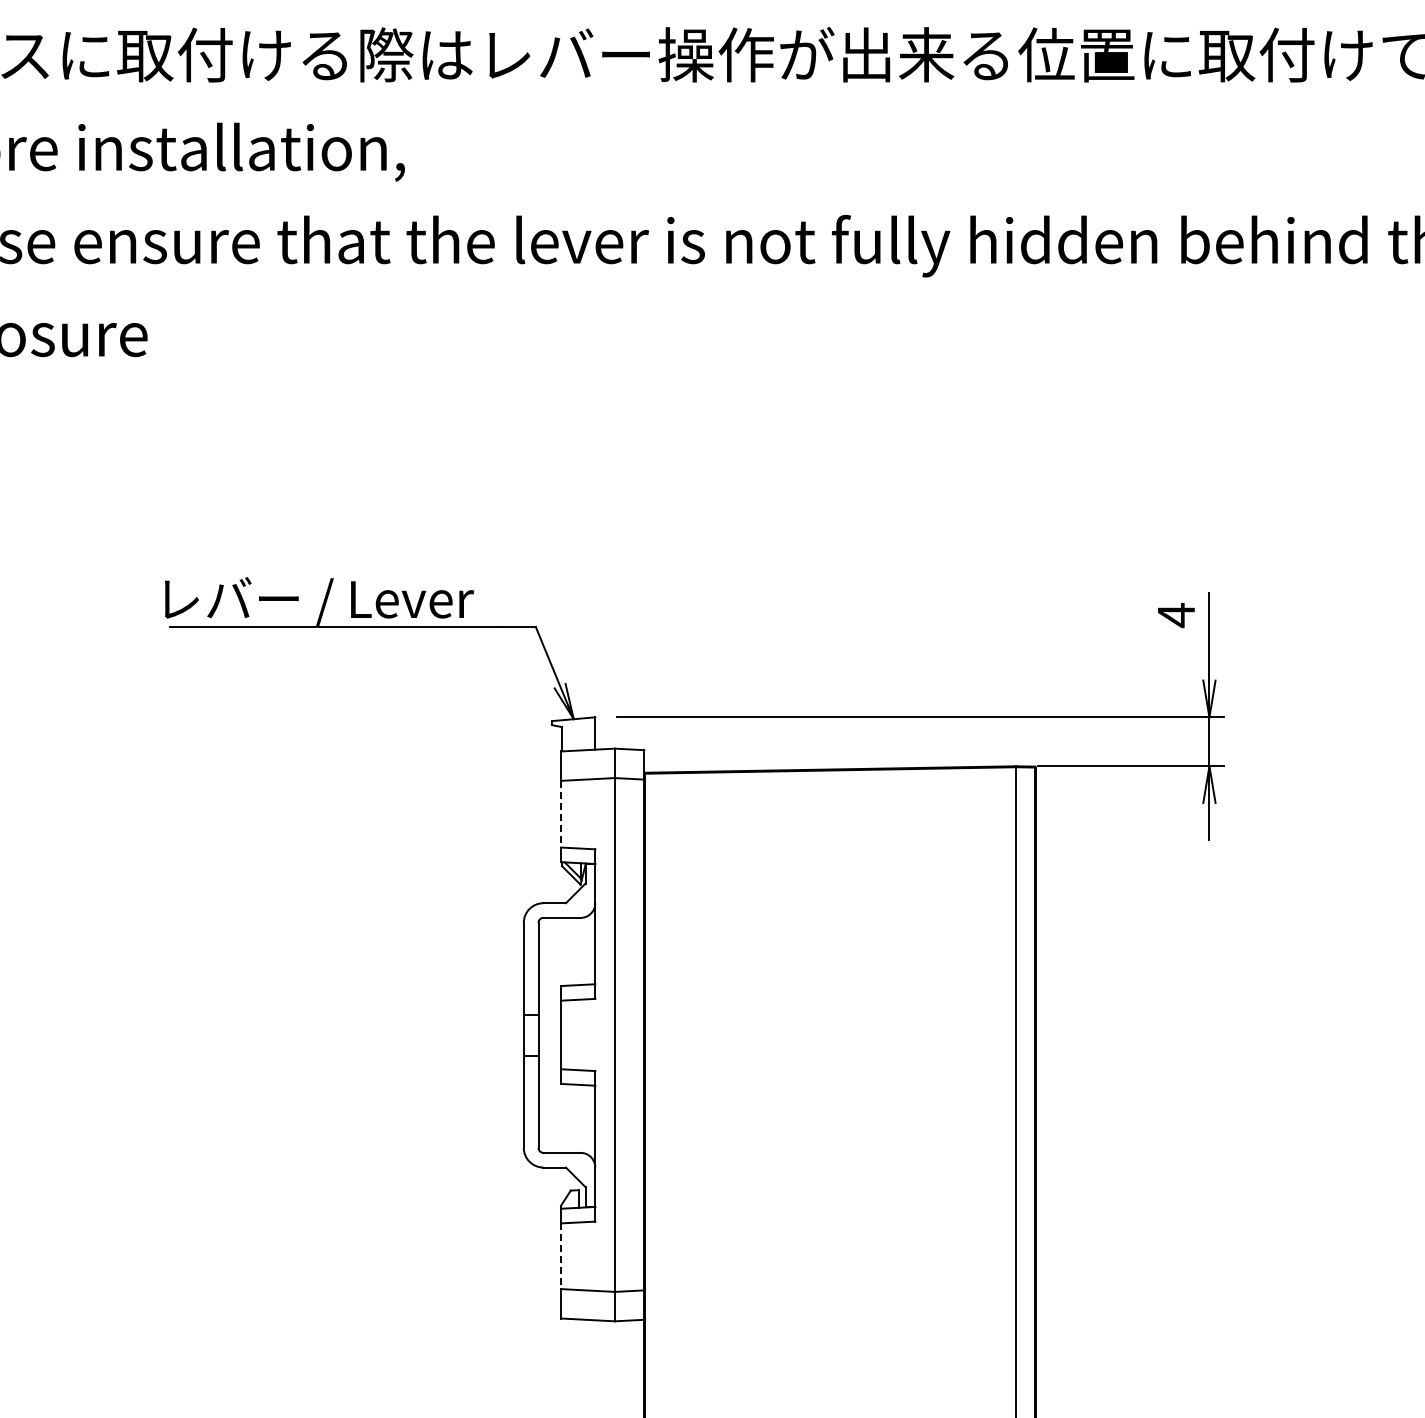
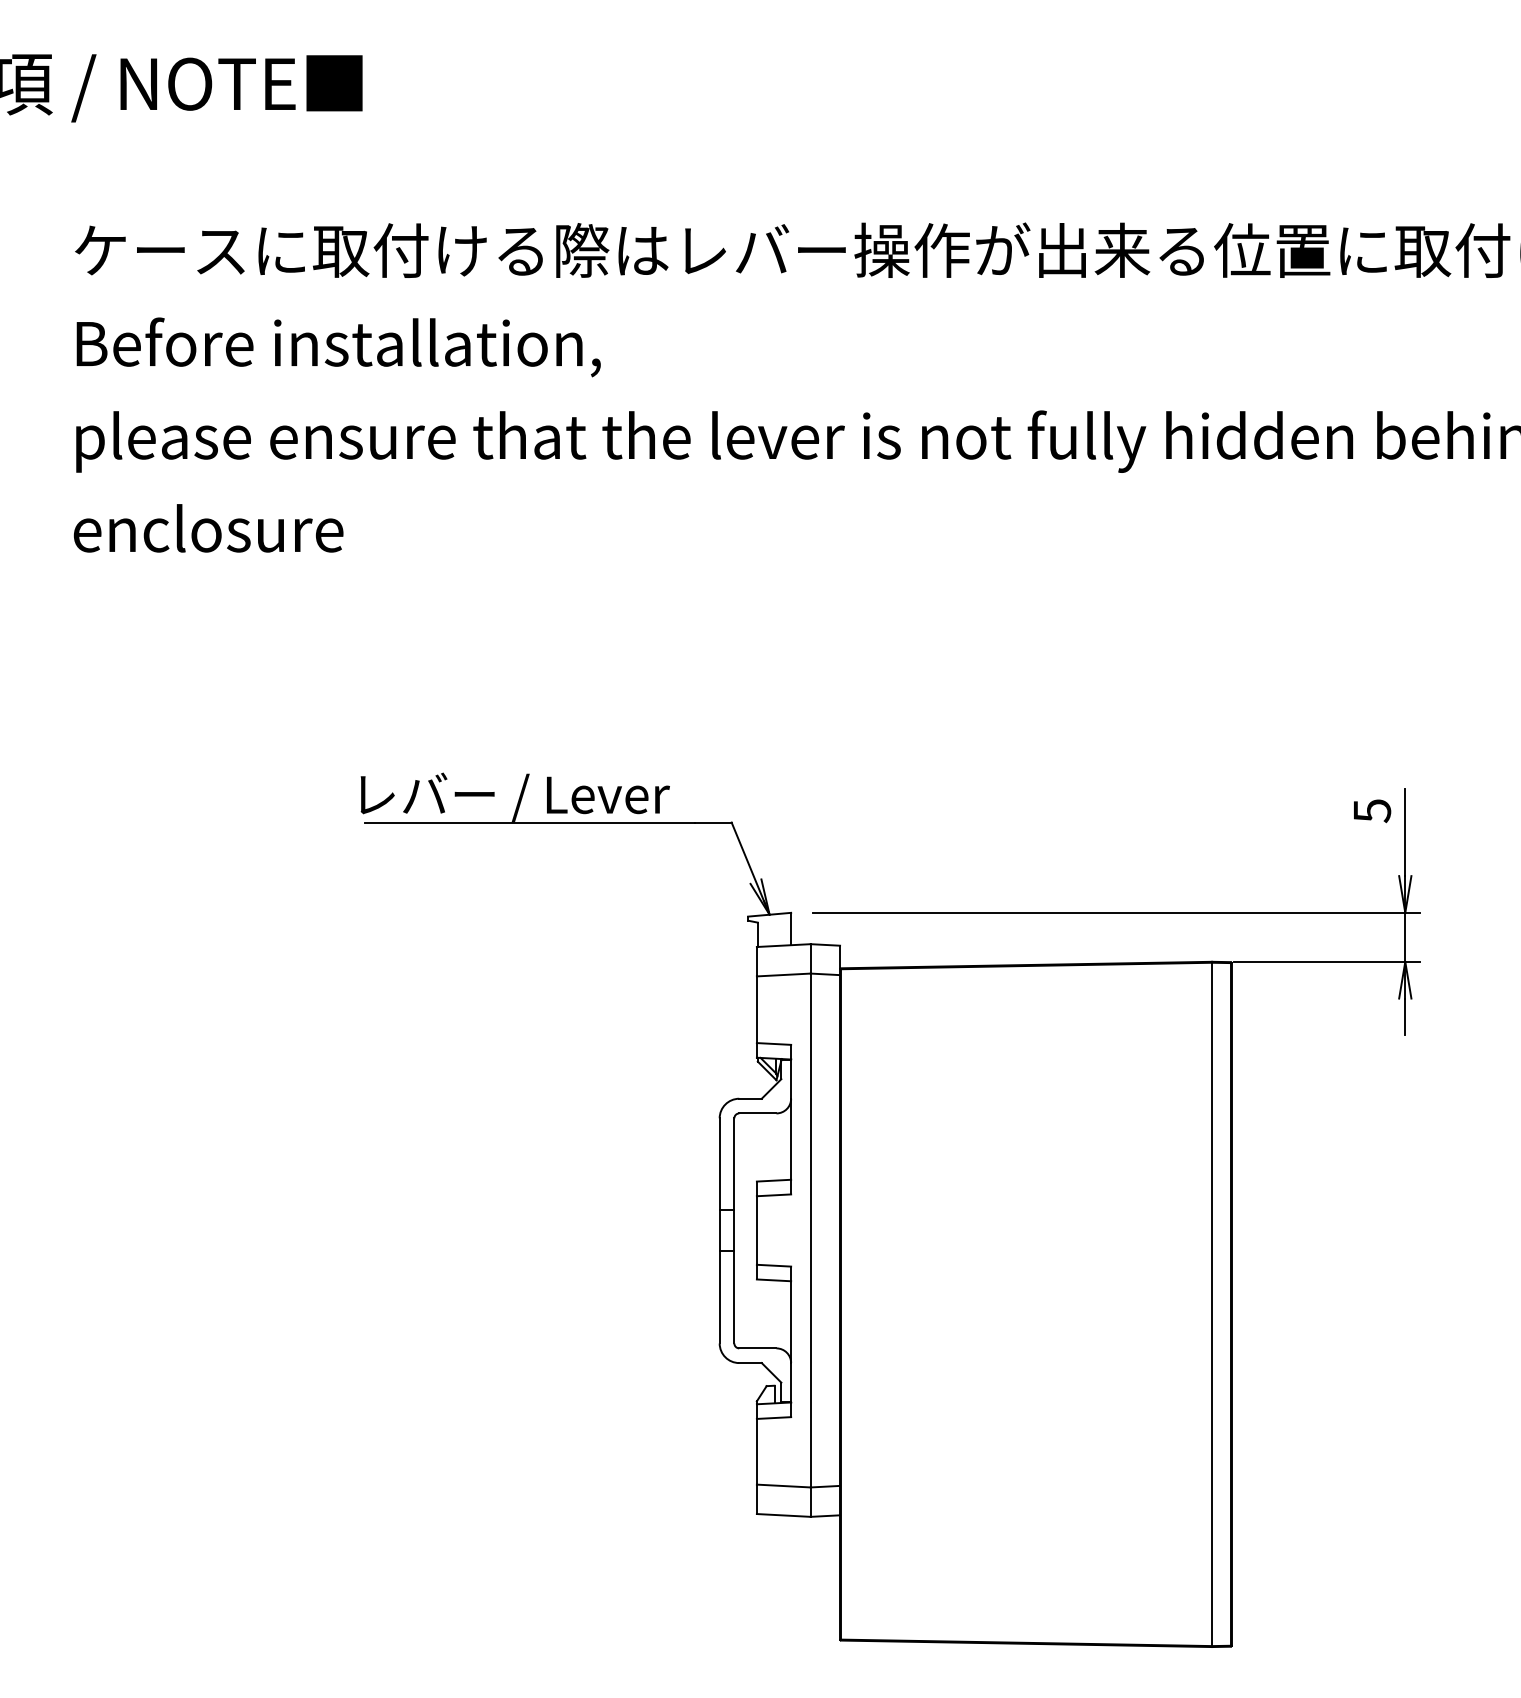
text: (1176, 614) -> (1372, 810), 4 -> 5
line: (560, 814) -> (756, 1010), dashed -> solid
line: (560, 1255) -> (756, 1451), dashed -> solid

